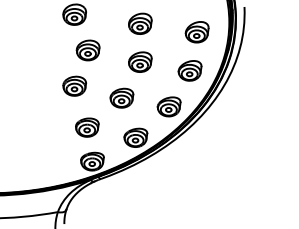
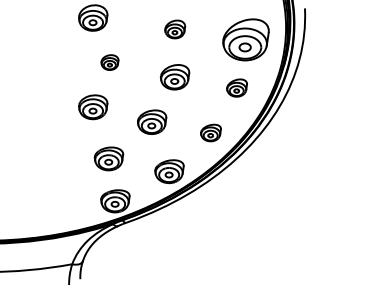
part: (140, 23) -> (175, 29), size x0.7
part: (196, 31) -> (245, 39), size x1.6
part: (87, 50) -> (109, 62), size x0.6
part: (189, 70) -> (236, 87), size x0.7
part: (168, 106) -> (210, 132), size x0.7

